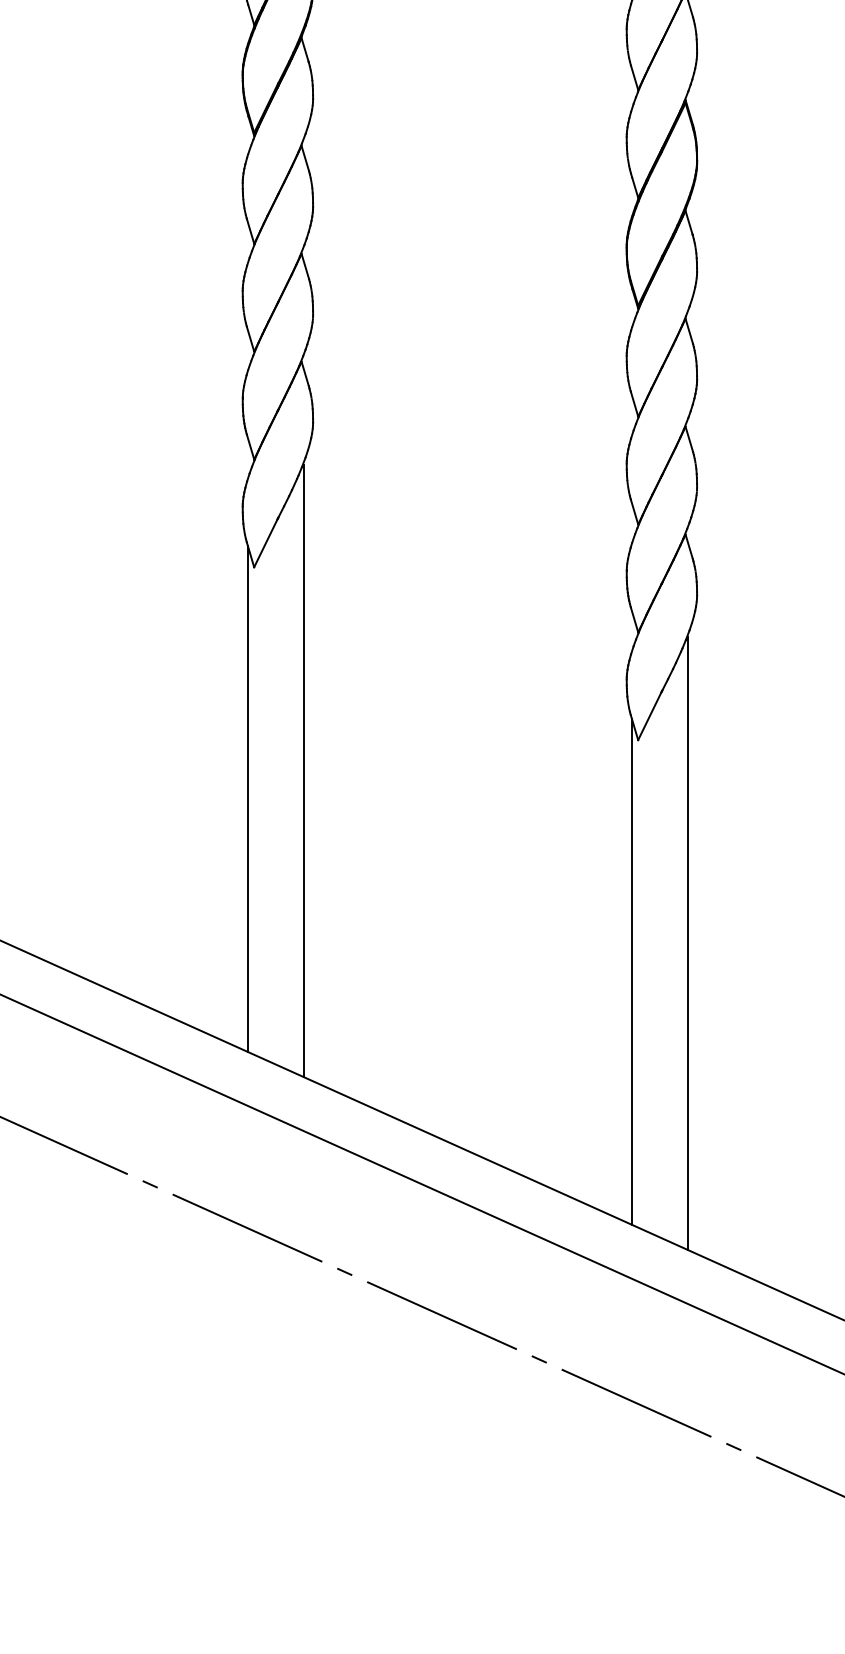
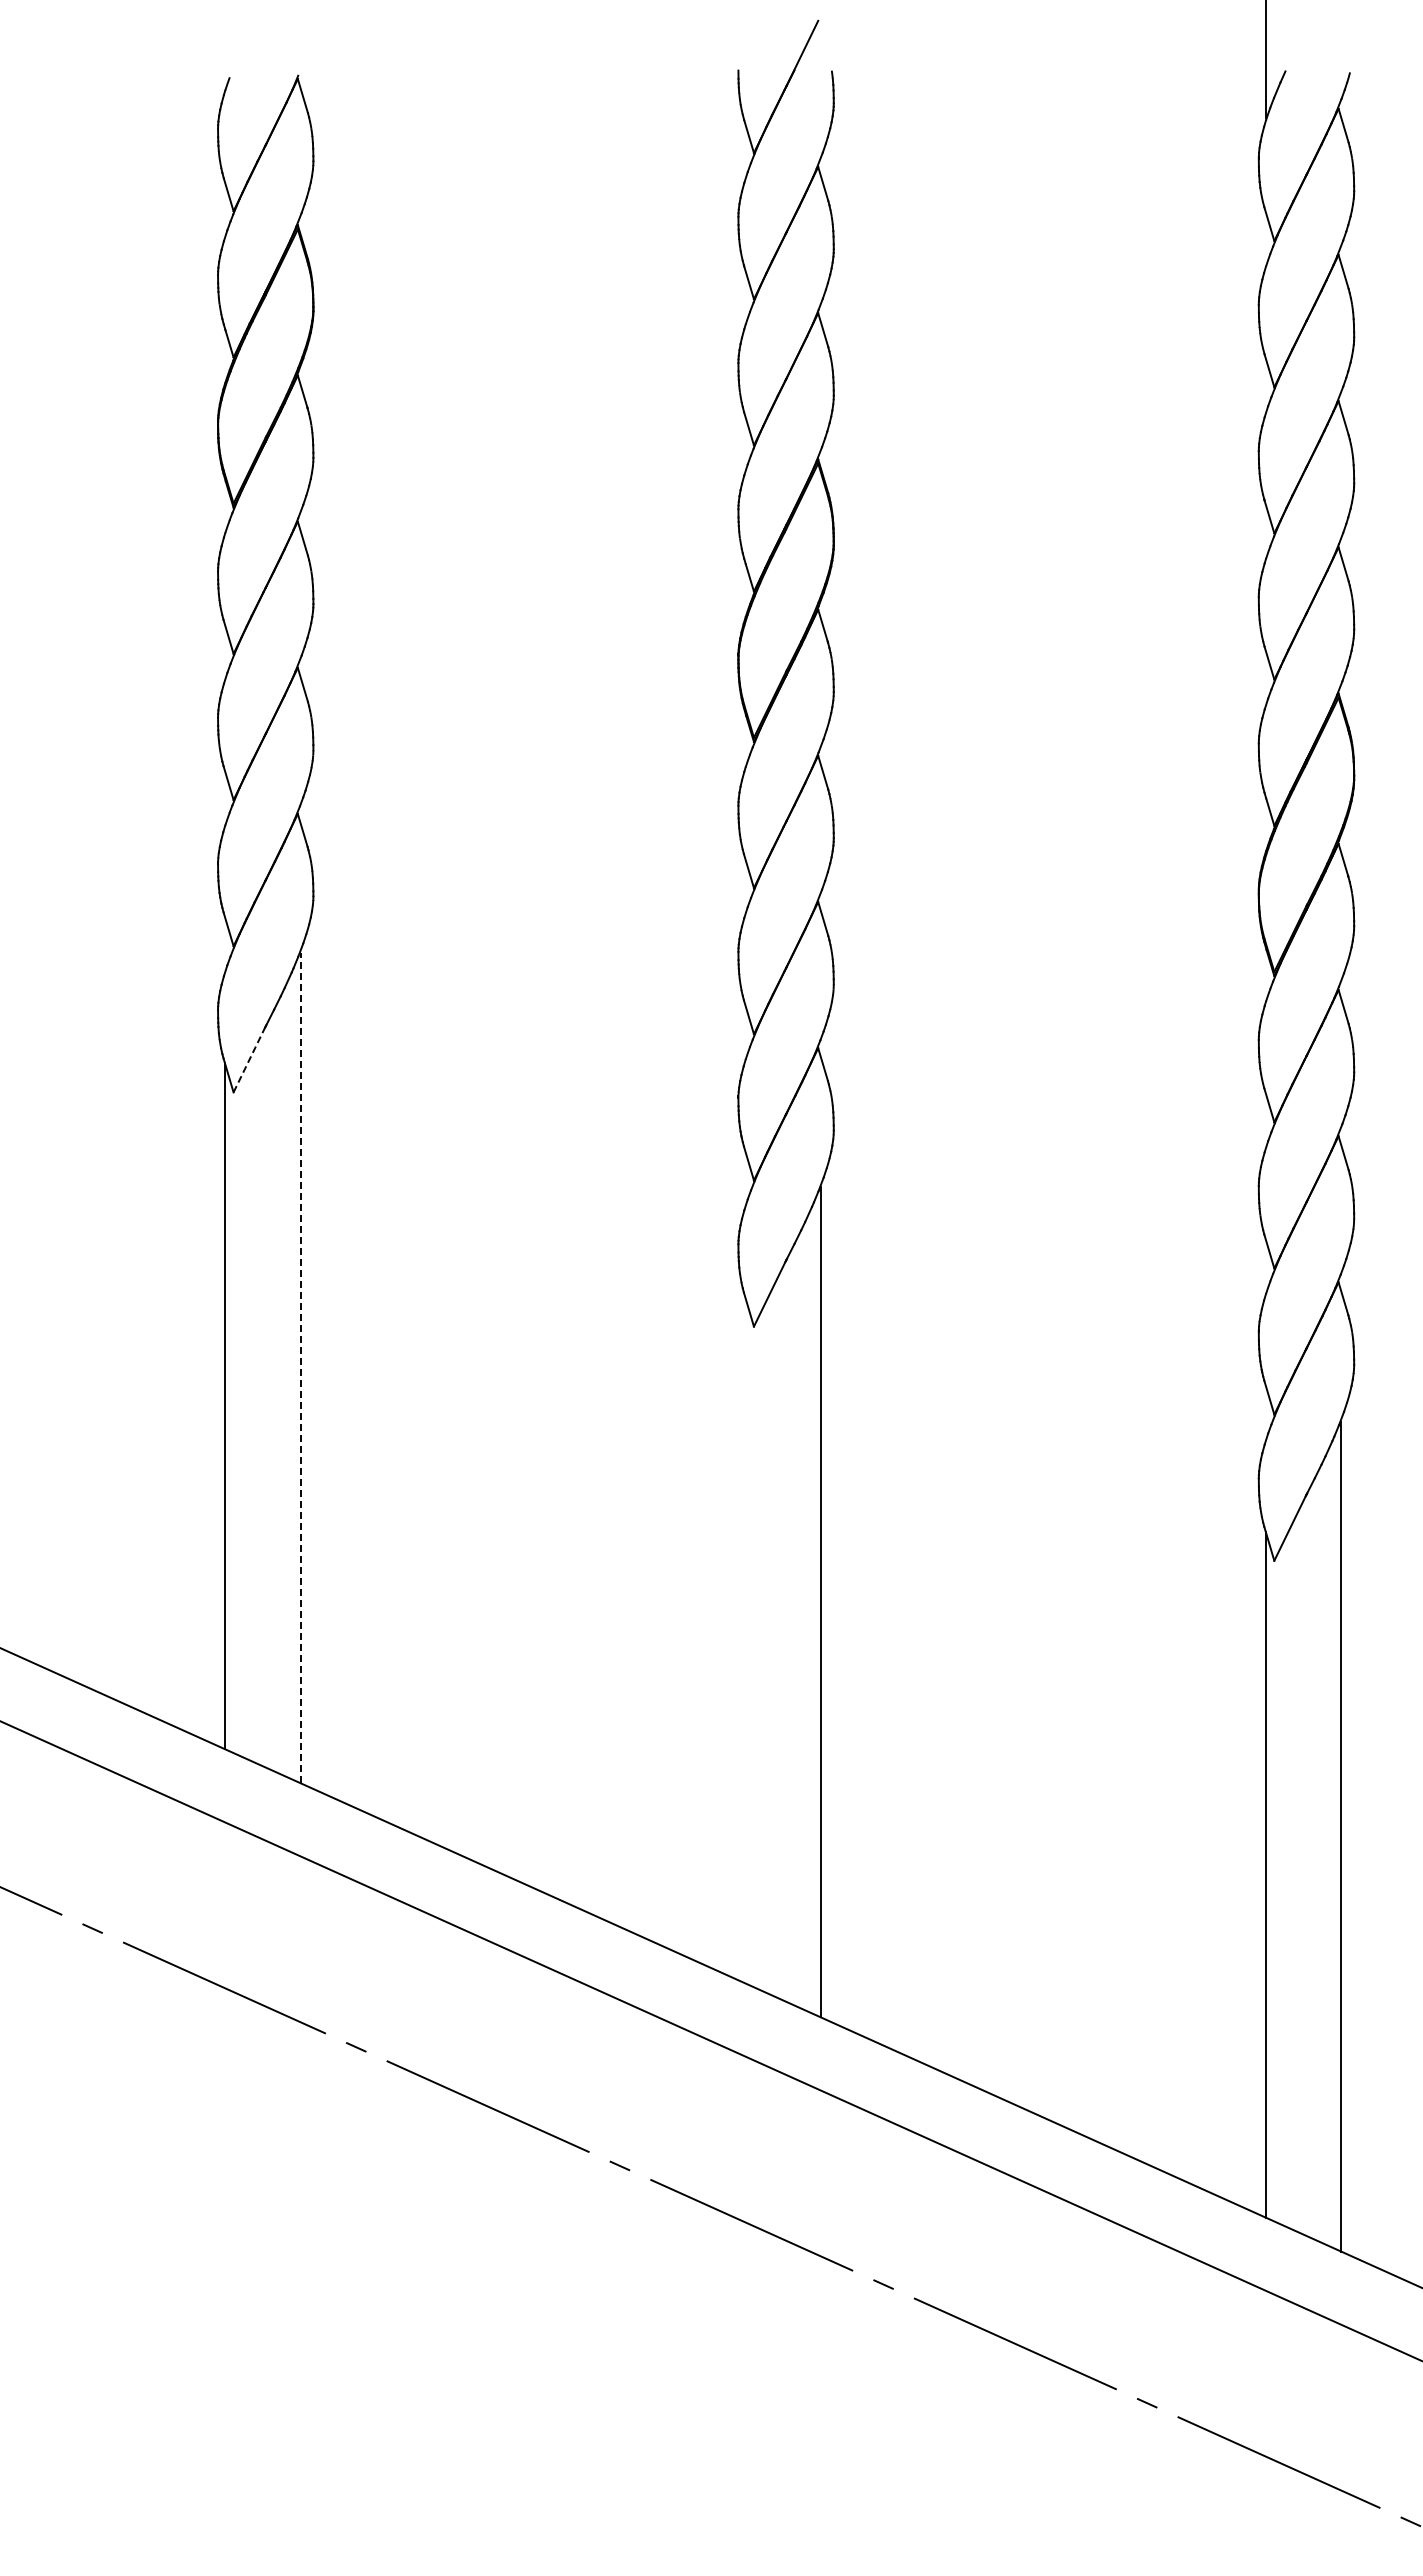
line: (265, 543) -> (249, 1059), solid -> dashed
line: (303, 770) -> (300, 1367), solid -> dashed
line: (631, 971) -> (745, 1640), removed

